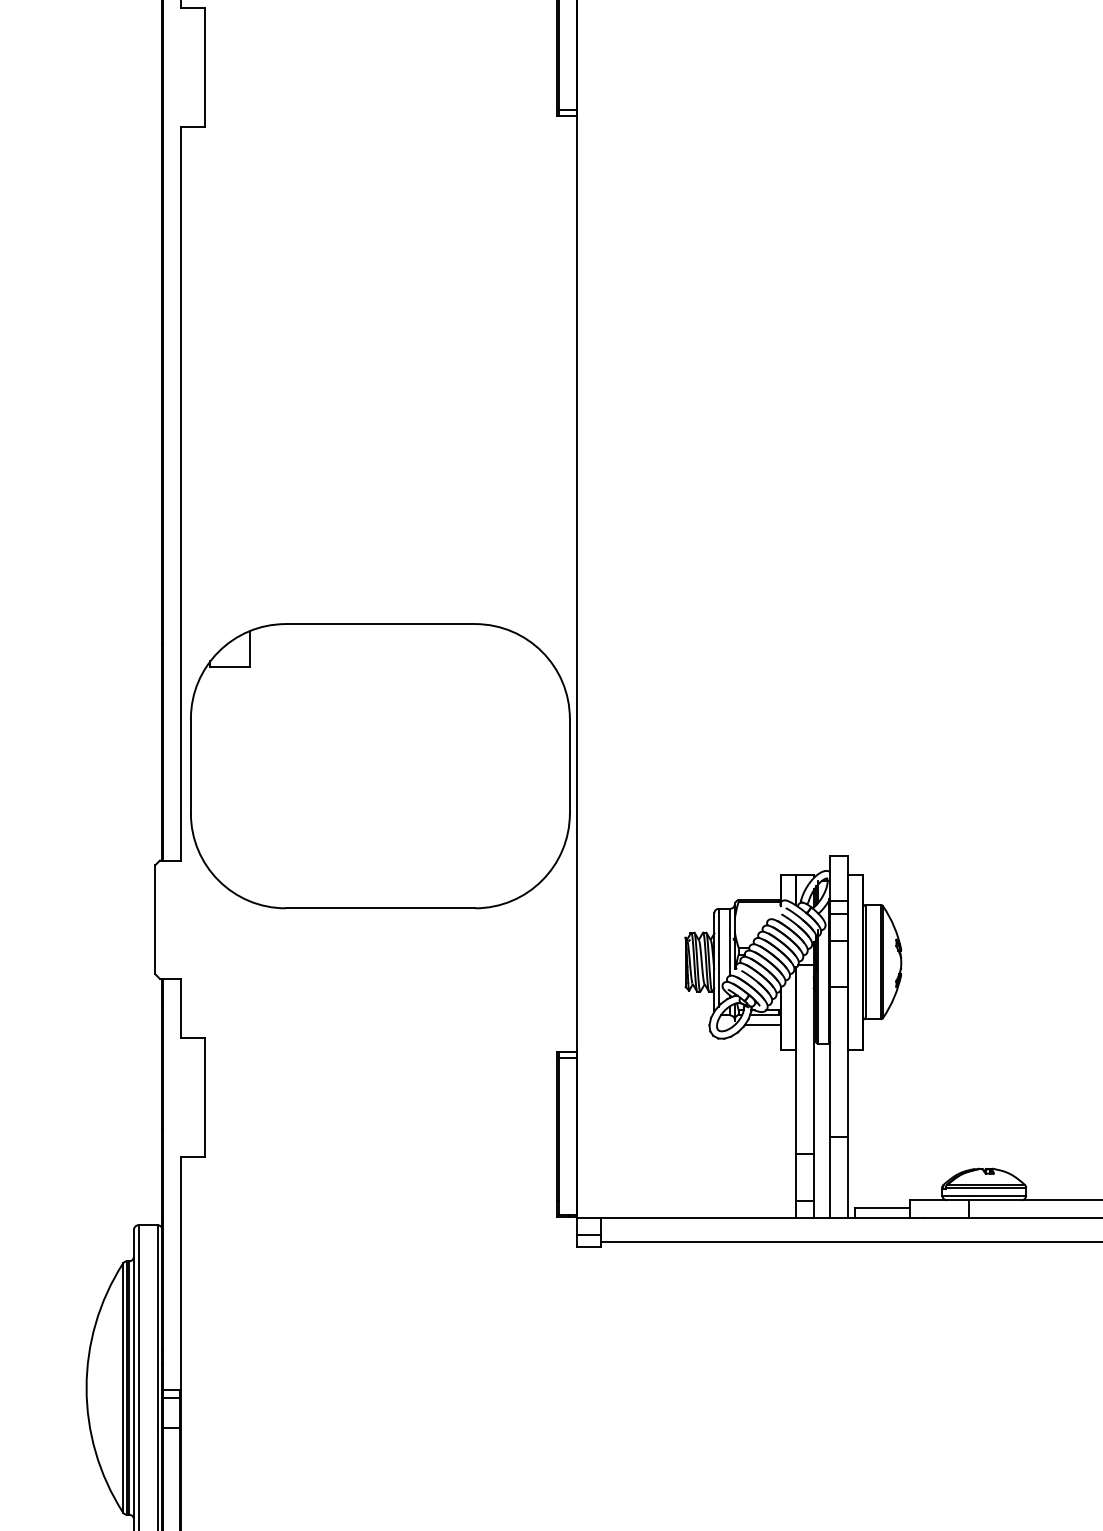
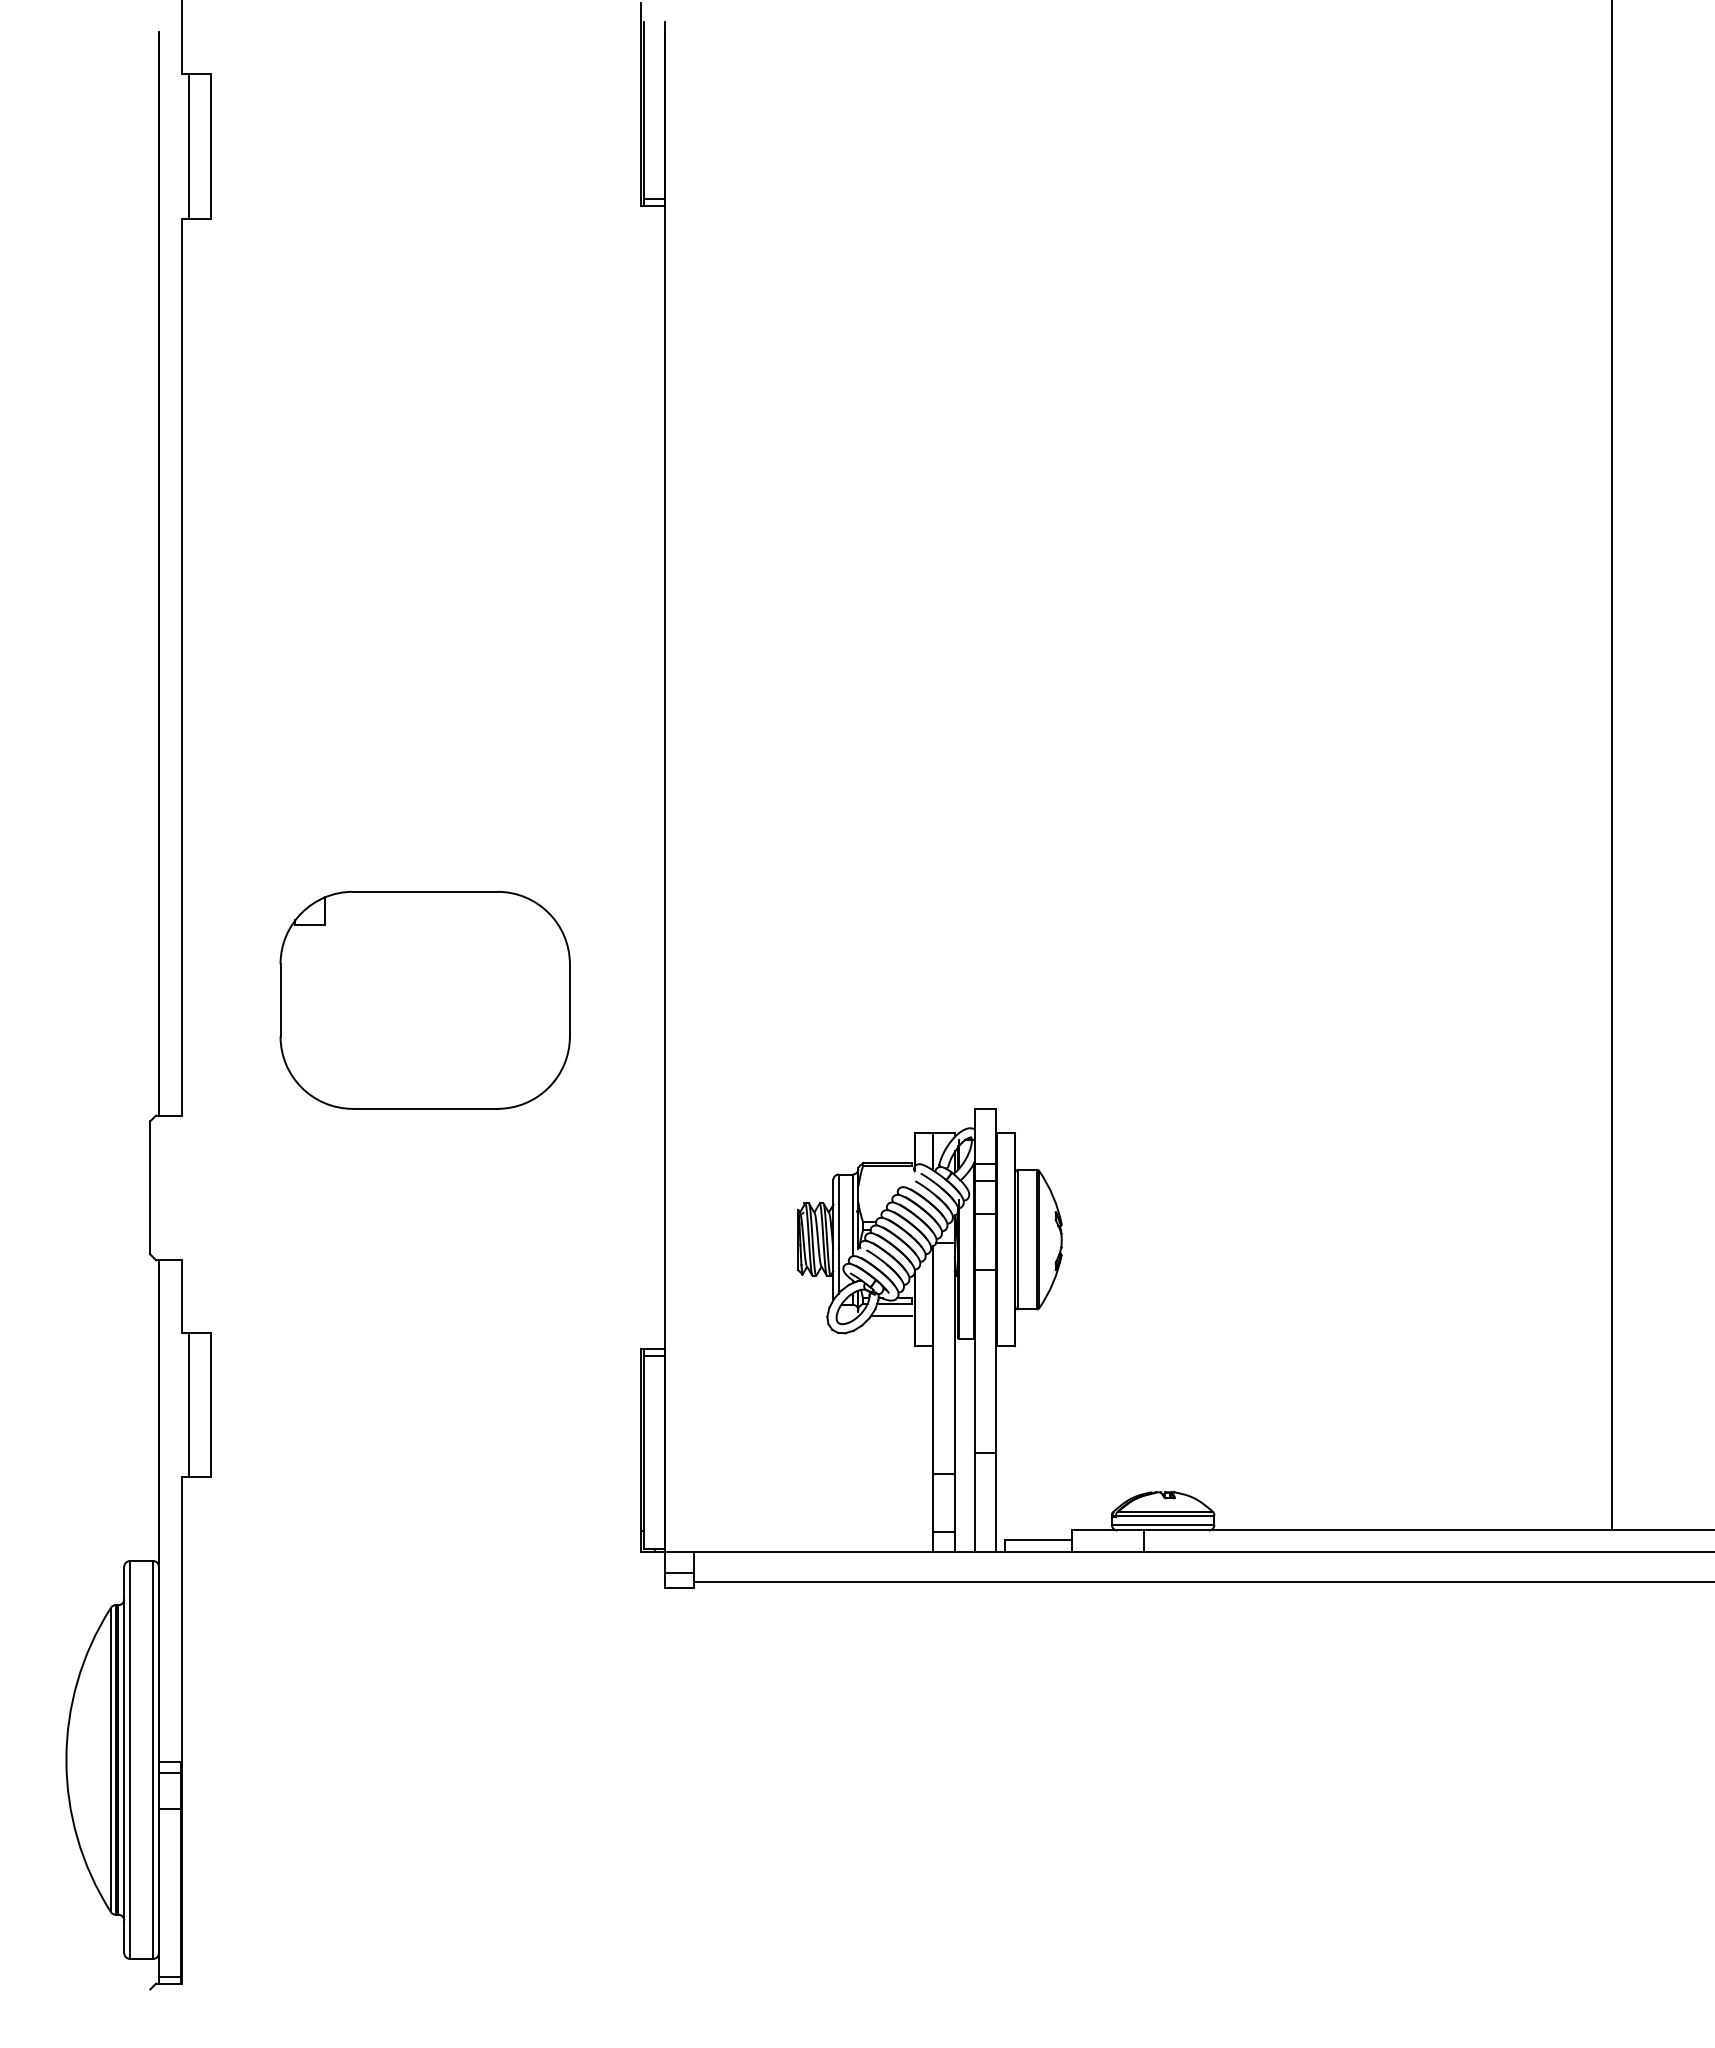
line: (187, 67) -> (189, 146), added
part: (379, 766) -> (424, 1000), size x0.62
line: (187, 1097) -> (189, 1404), added

